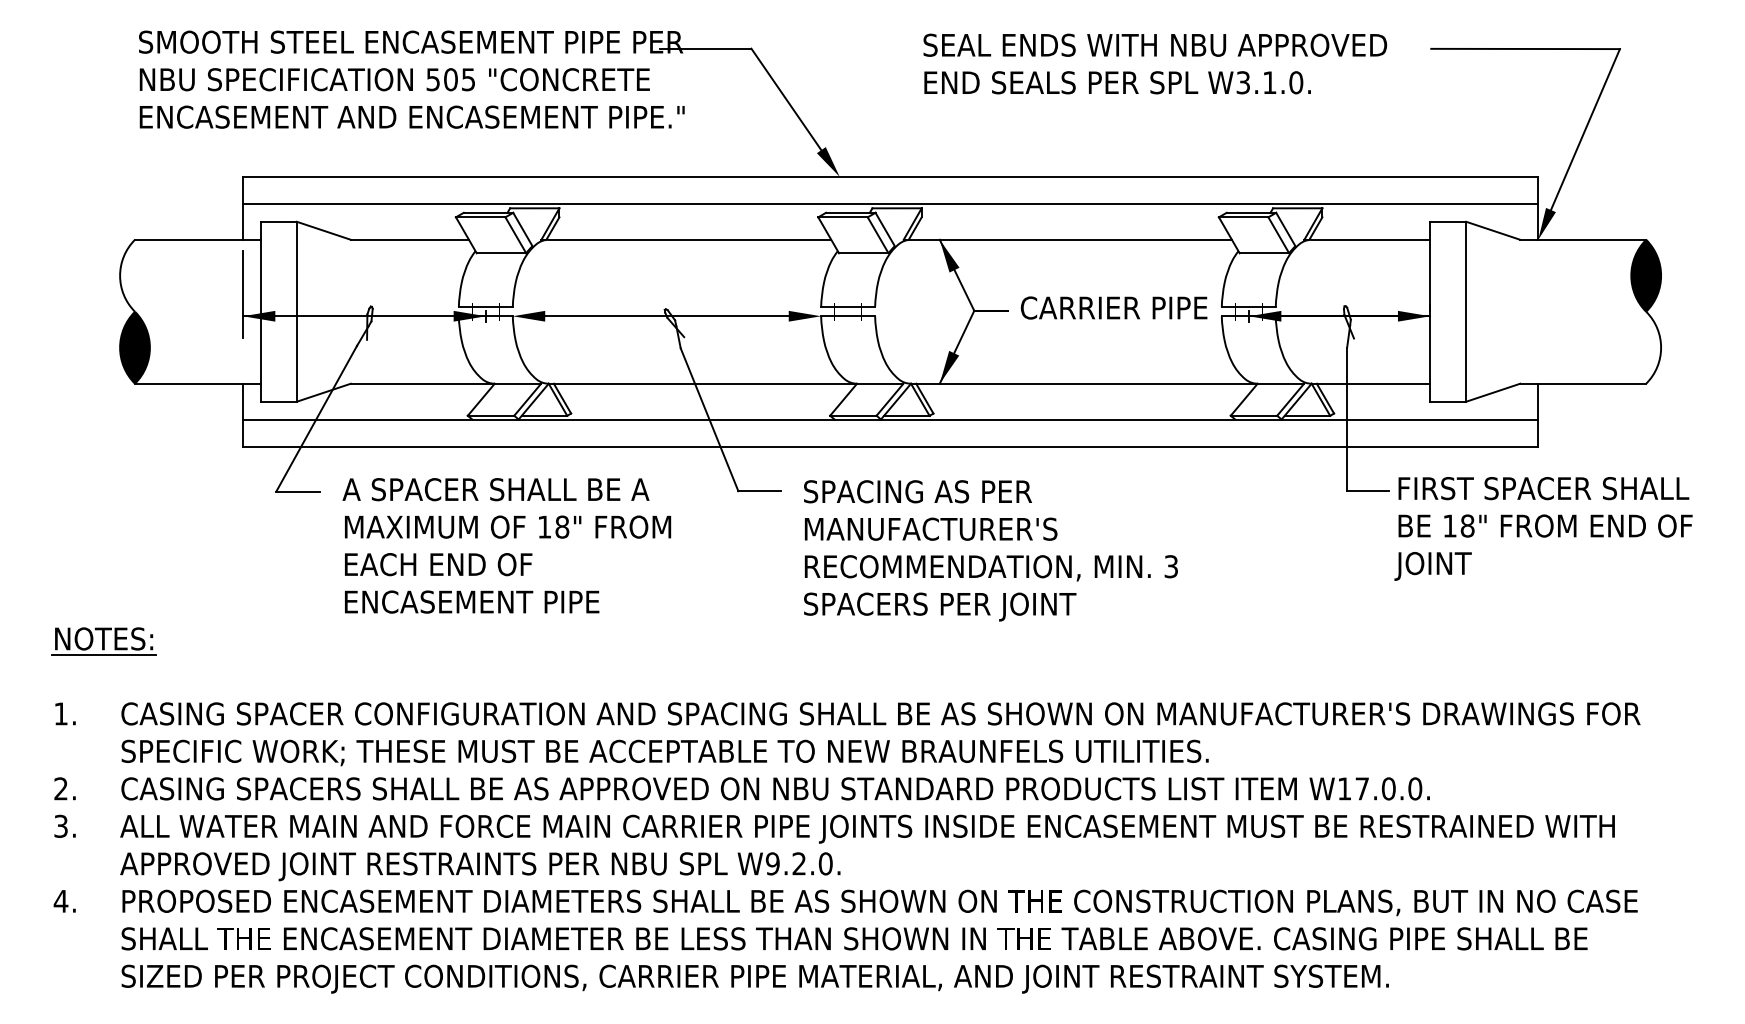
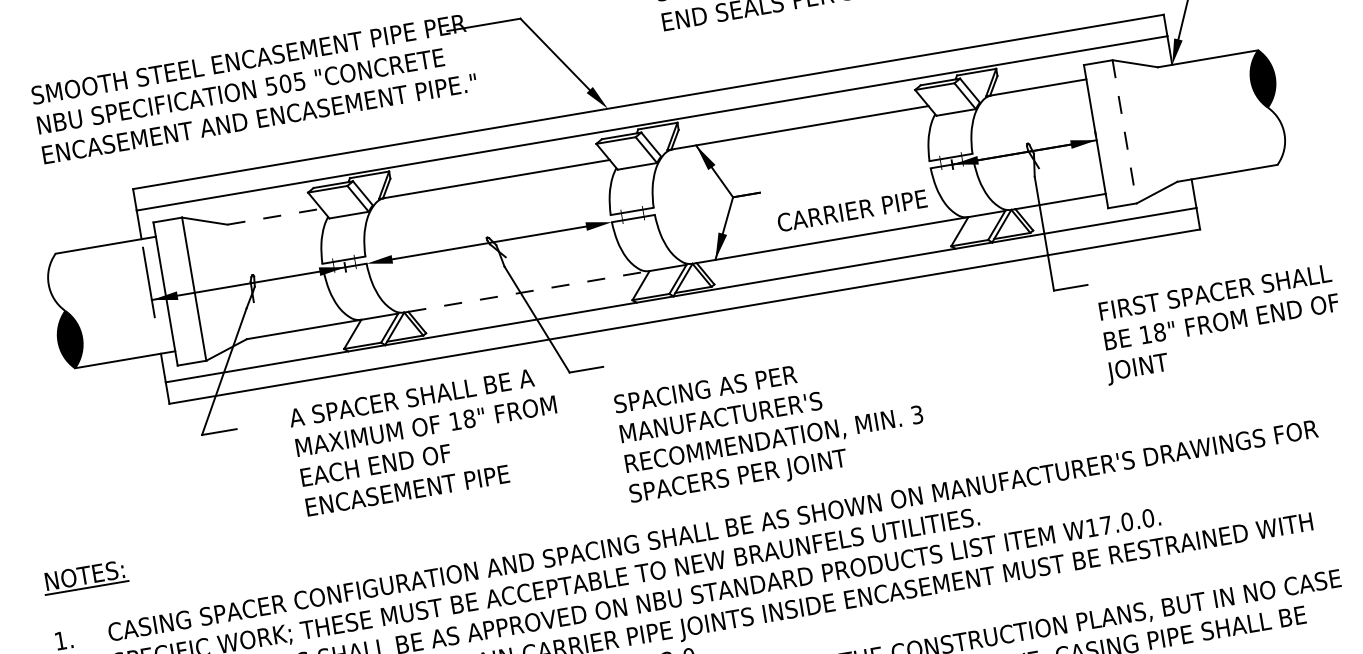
line: (410, 239) -> (274, 216), solid -> dashed
text: (1113, 307) -> (851, 210), moved
line: (1466, 311) -> (1124, 131), solid -> dashed
line: (705, 383) -> (528, 291), solid -> dashed
text: (1543, 528) -> (1220, 324), moved
text: (506, 545) -> (427, 441), moved
text: (990, 550) -> (771, 426), moved

